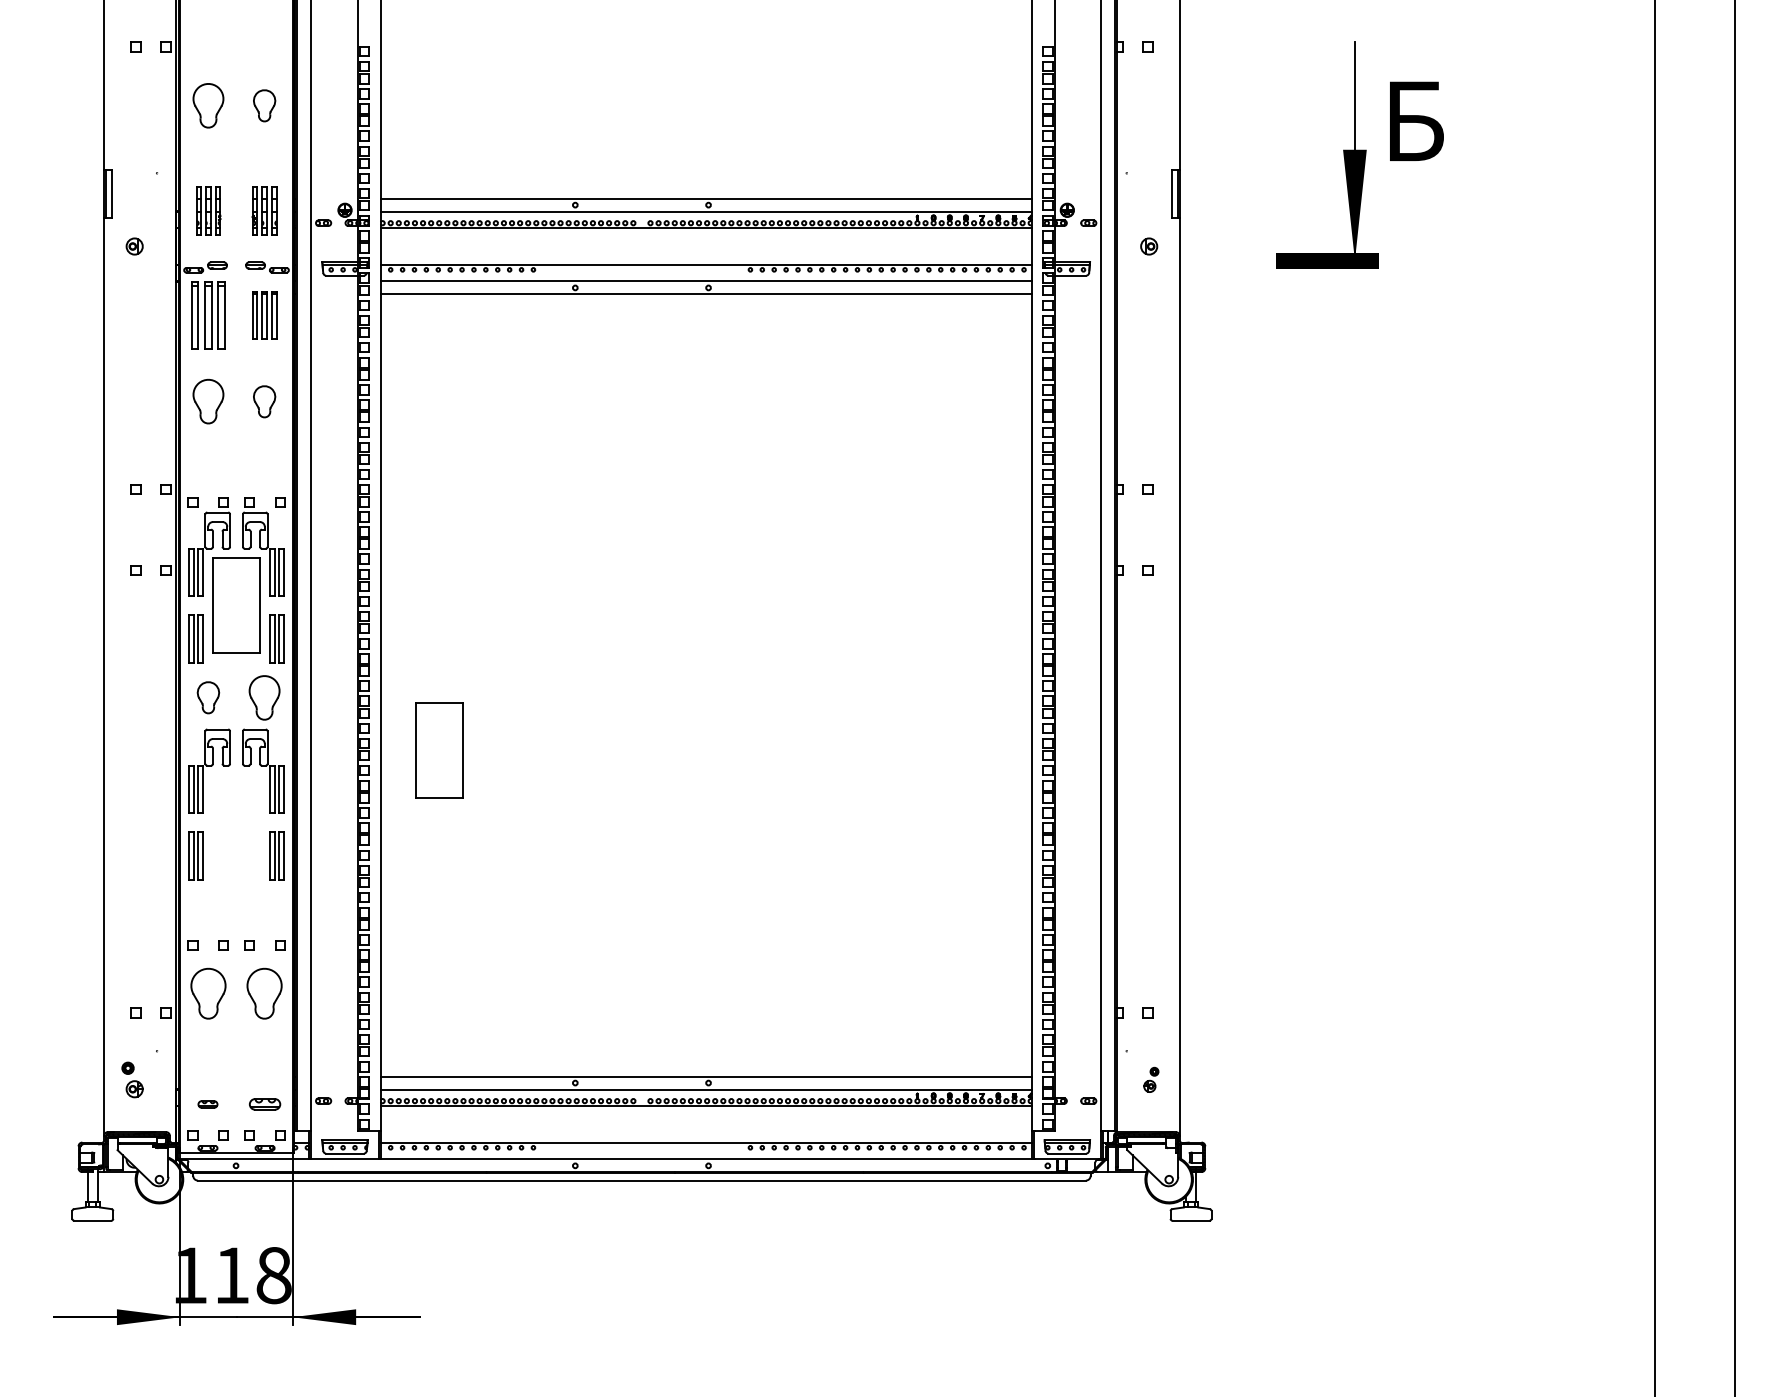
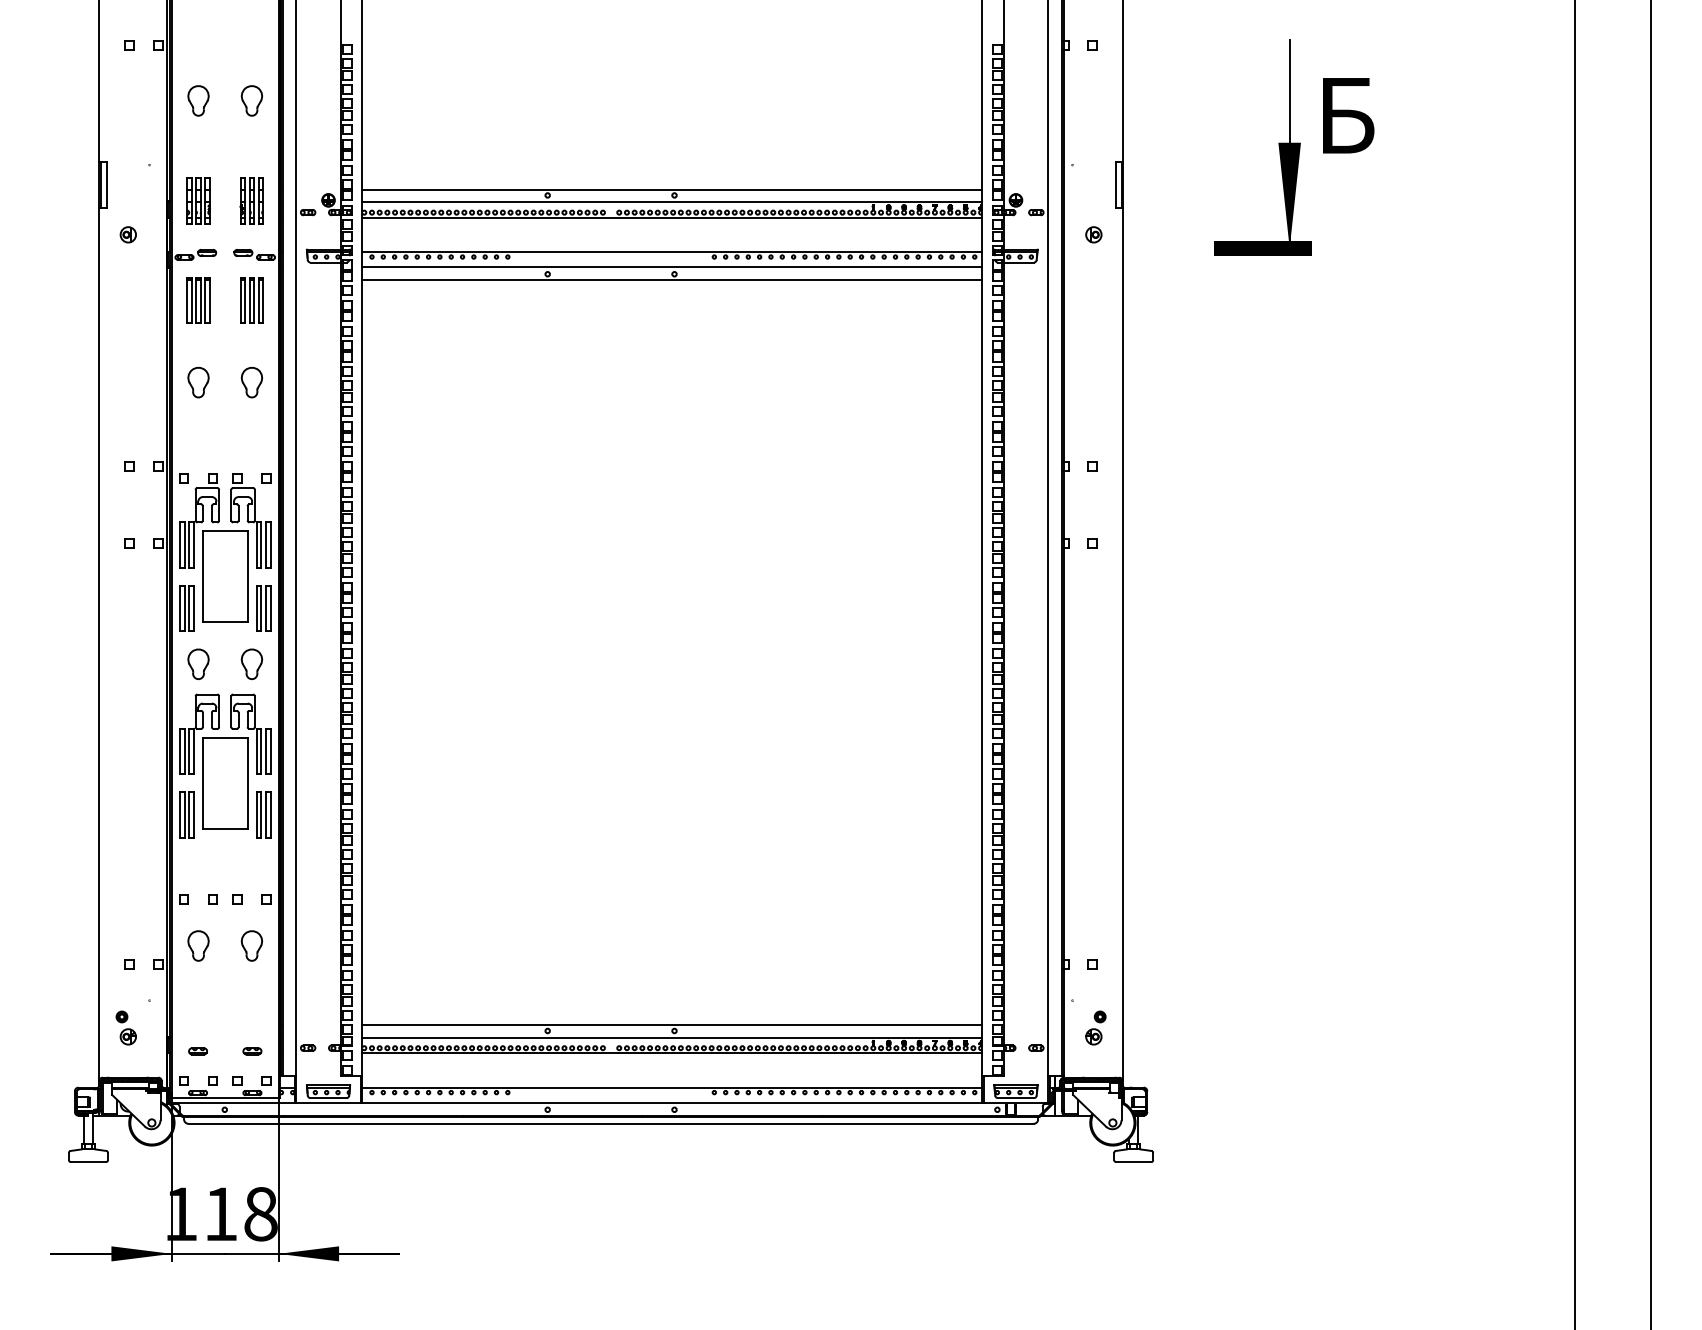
part: (208, 105) -> (198, 100), size x0.71
part: (208, 315) -> (198, 300), size x0.71
part: (208, 401) -> (198, 382), size x0.71
part: (264, 696) -> (251, 663), size x0.71
part: (439, 750) -> (225, 783), moved
part: (208, 993) -> (198, 945), size x0.62
part: (264, 993) -> (251, 945), size x0.62
part: (1150, 1079) -> (1095, 1027), size x1.43
part: (265, 1104) -> (252, 1051), size x0.62

